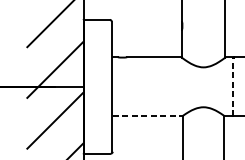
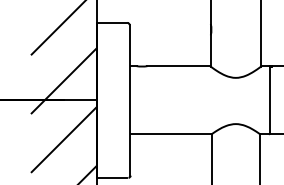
line: (232, 86) -> (269, 99), dashed -> solid
line: (147, 116) -> (171, 134), dashed -> solid

